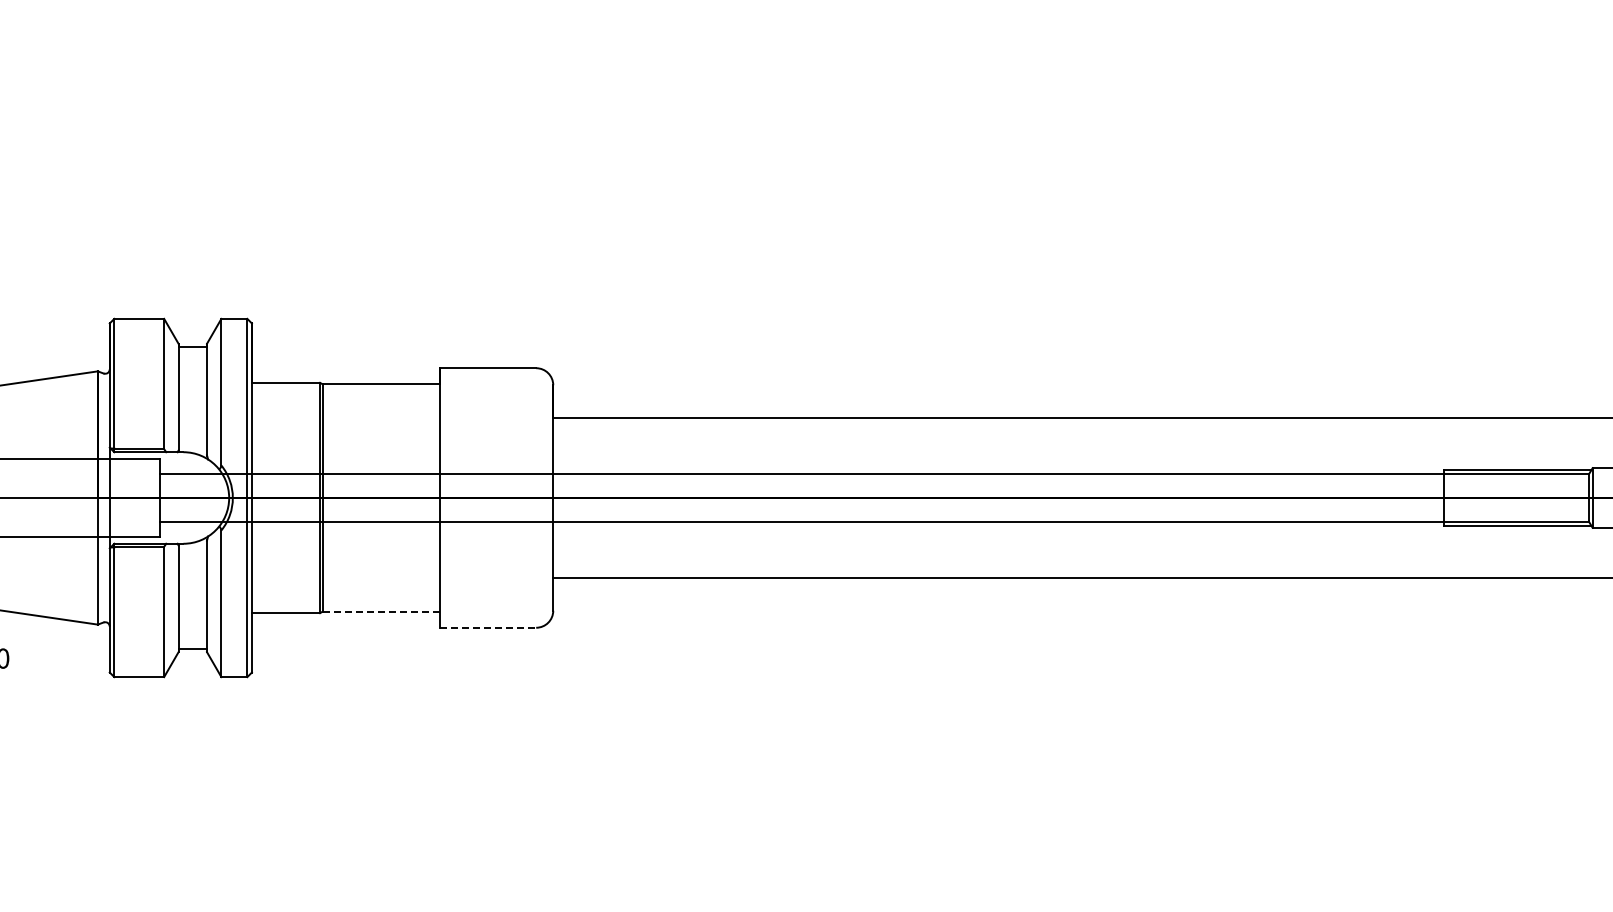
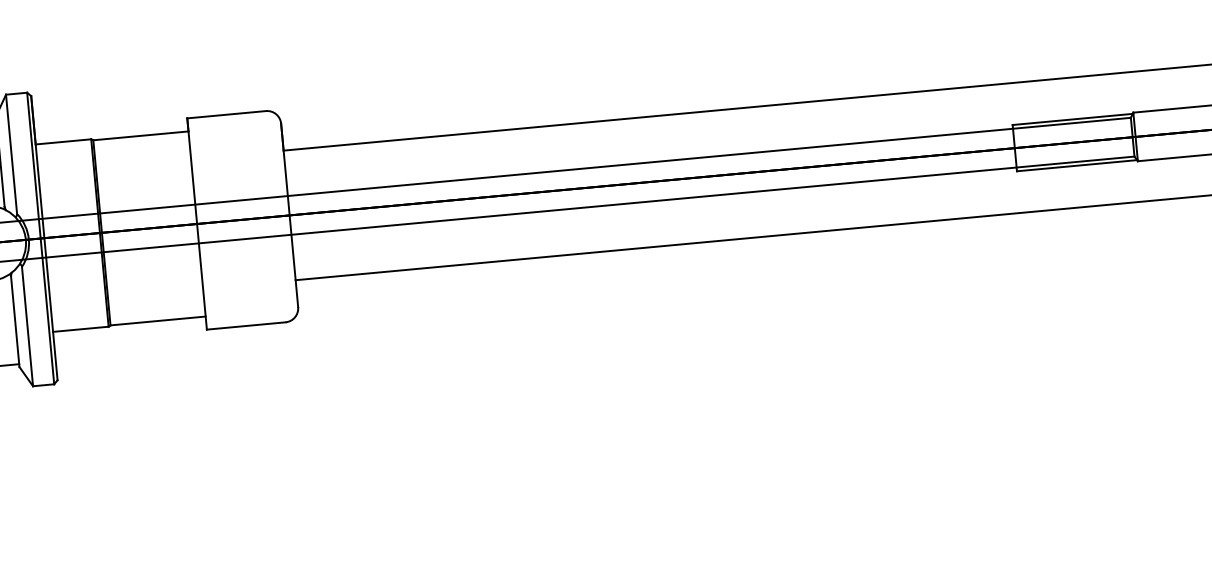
line: (381, 611) -> (158, 320), dashed -> solid
line: (488, 627) -> (246, 325), dashed -> solid

